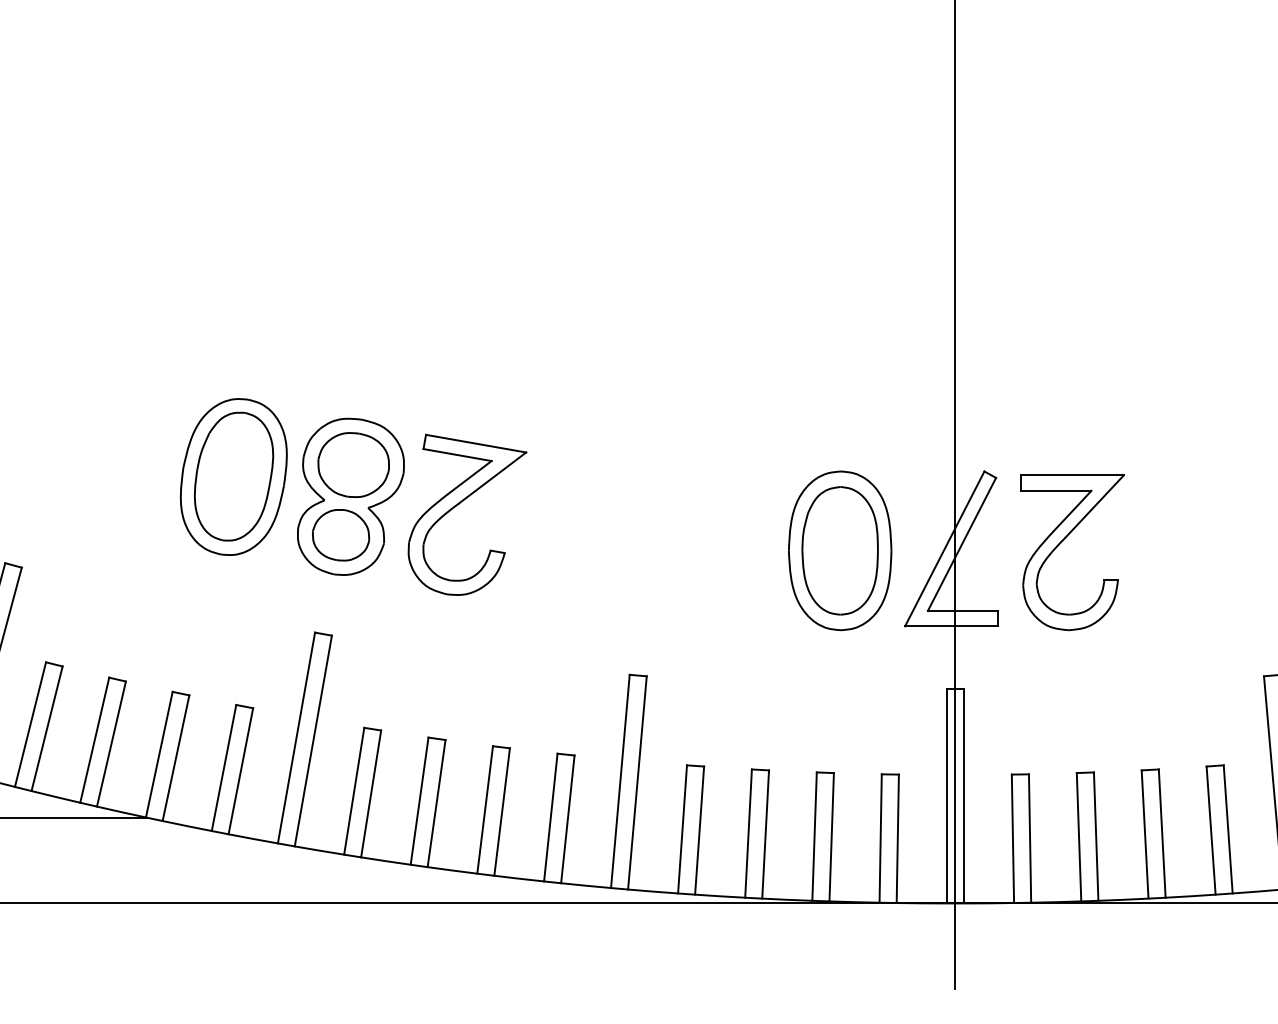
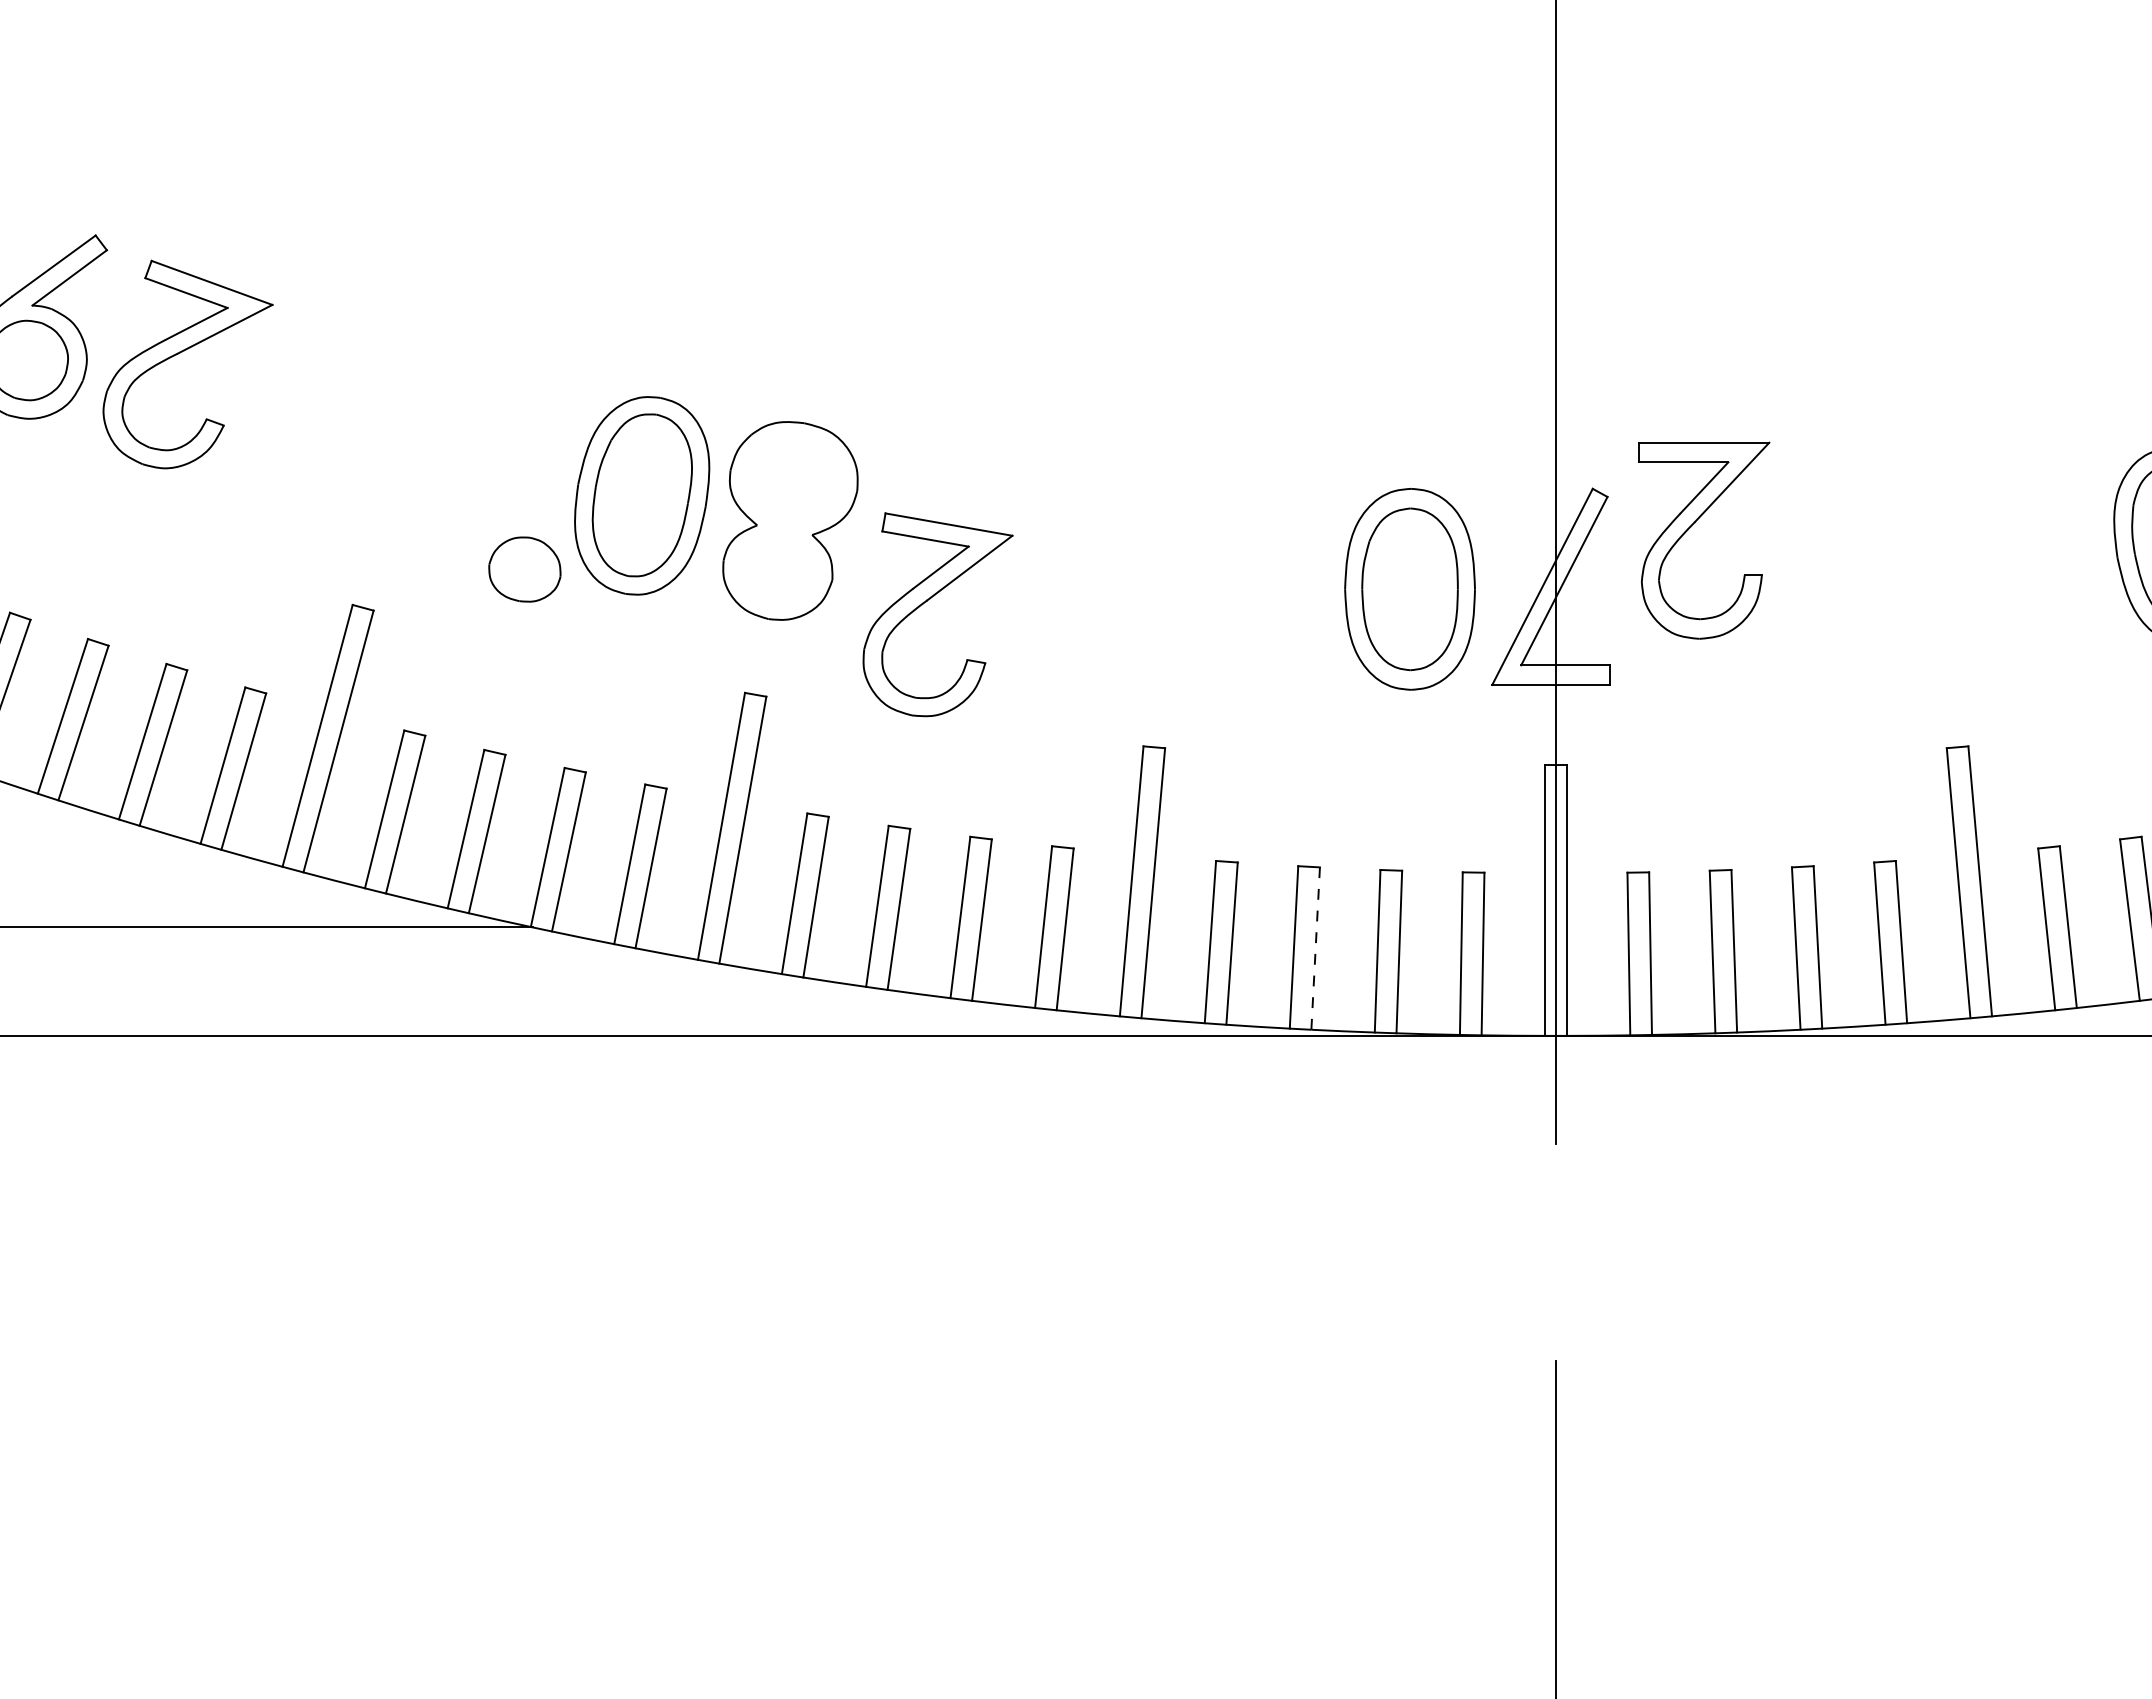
part: (353, 464) -> (793, 480), removed
part: (458, 505) -> (926, 602), moved
part: (340, 535) -> (524, 569), moved
part: (1062, 542) -> (1691, 527), moved
line: (765, 834) -> (1315, 948), solid -> dashed

